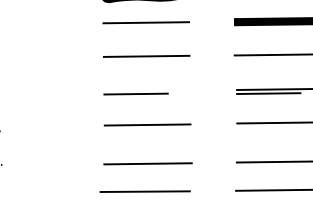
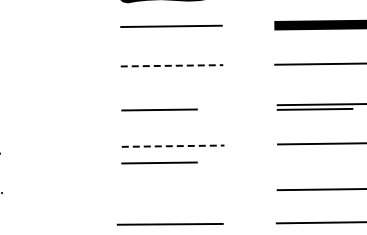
line: (147, 56) -> (172, 65), solid -> dashed
line: (147, 125) -> (173, 146), solid -> dashed
line: (136, 138) -> (159, 162), added
line: (147, 163) -> (173, 191), removed

